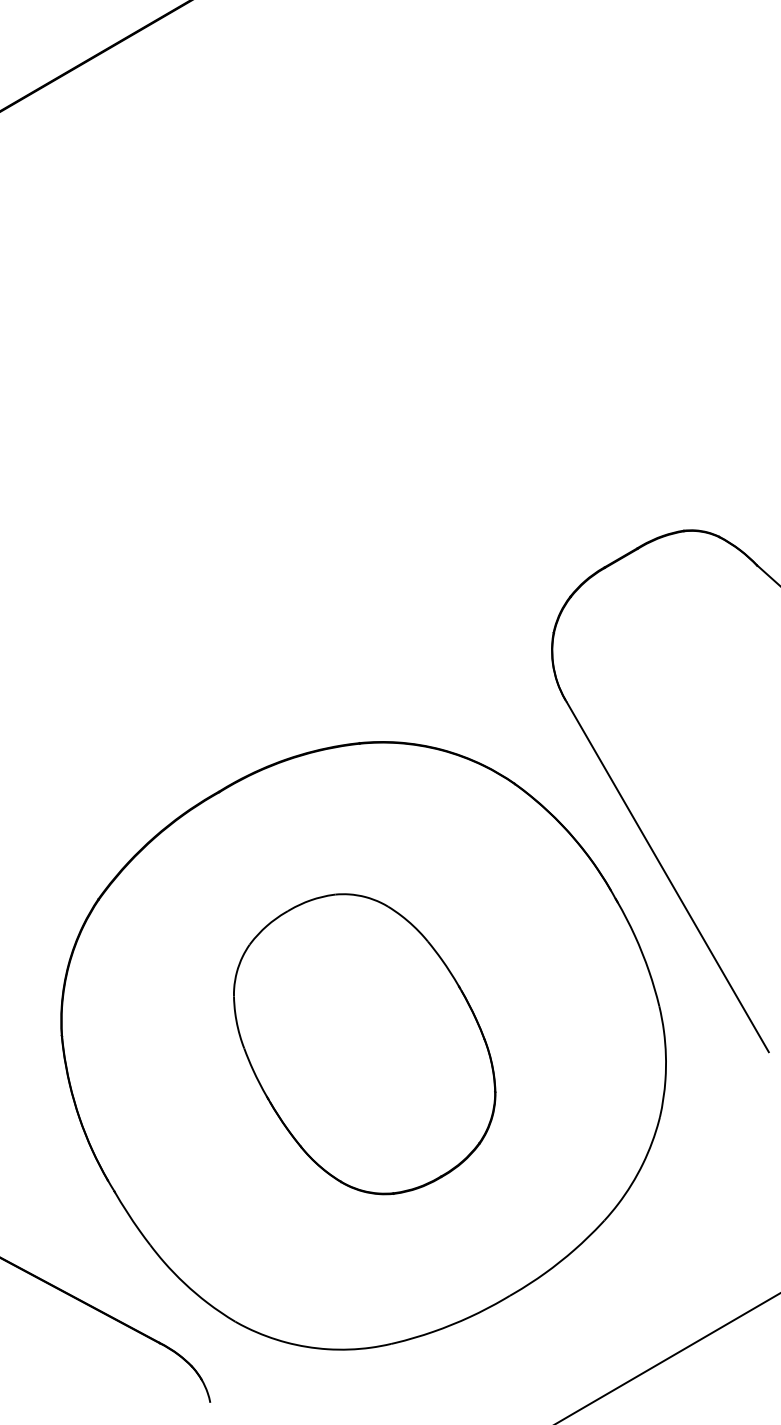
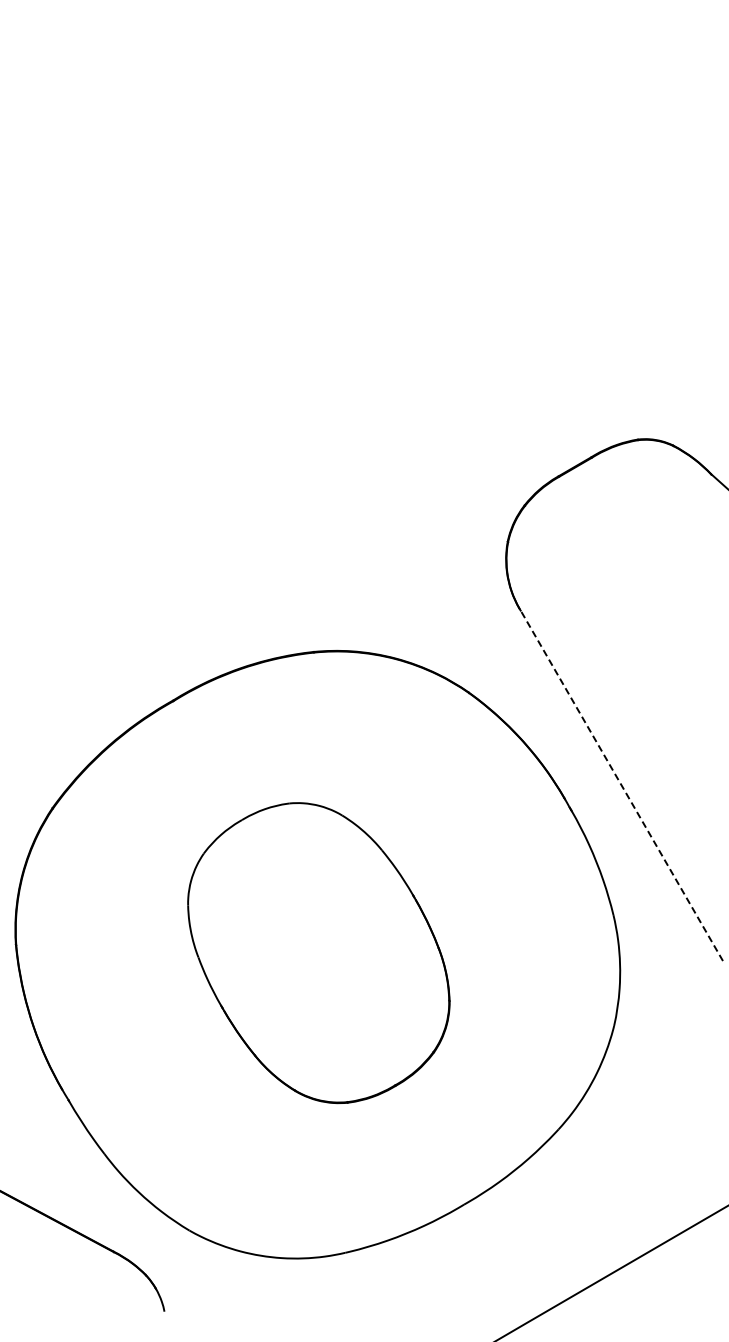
line: (667, 877) -> (621, 786), solid -> dashed

